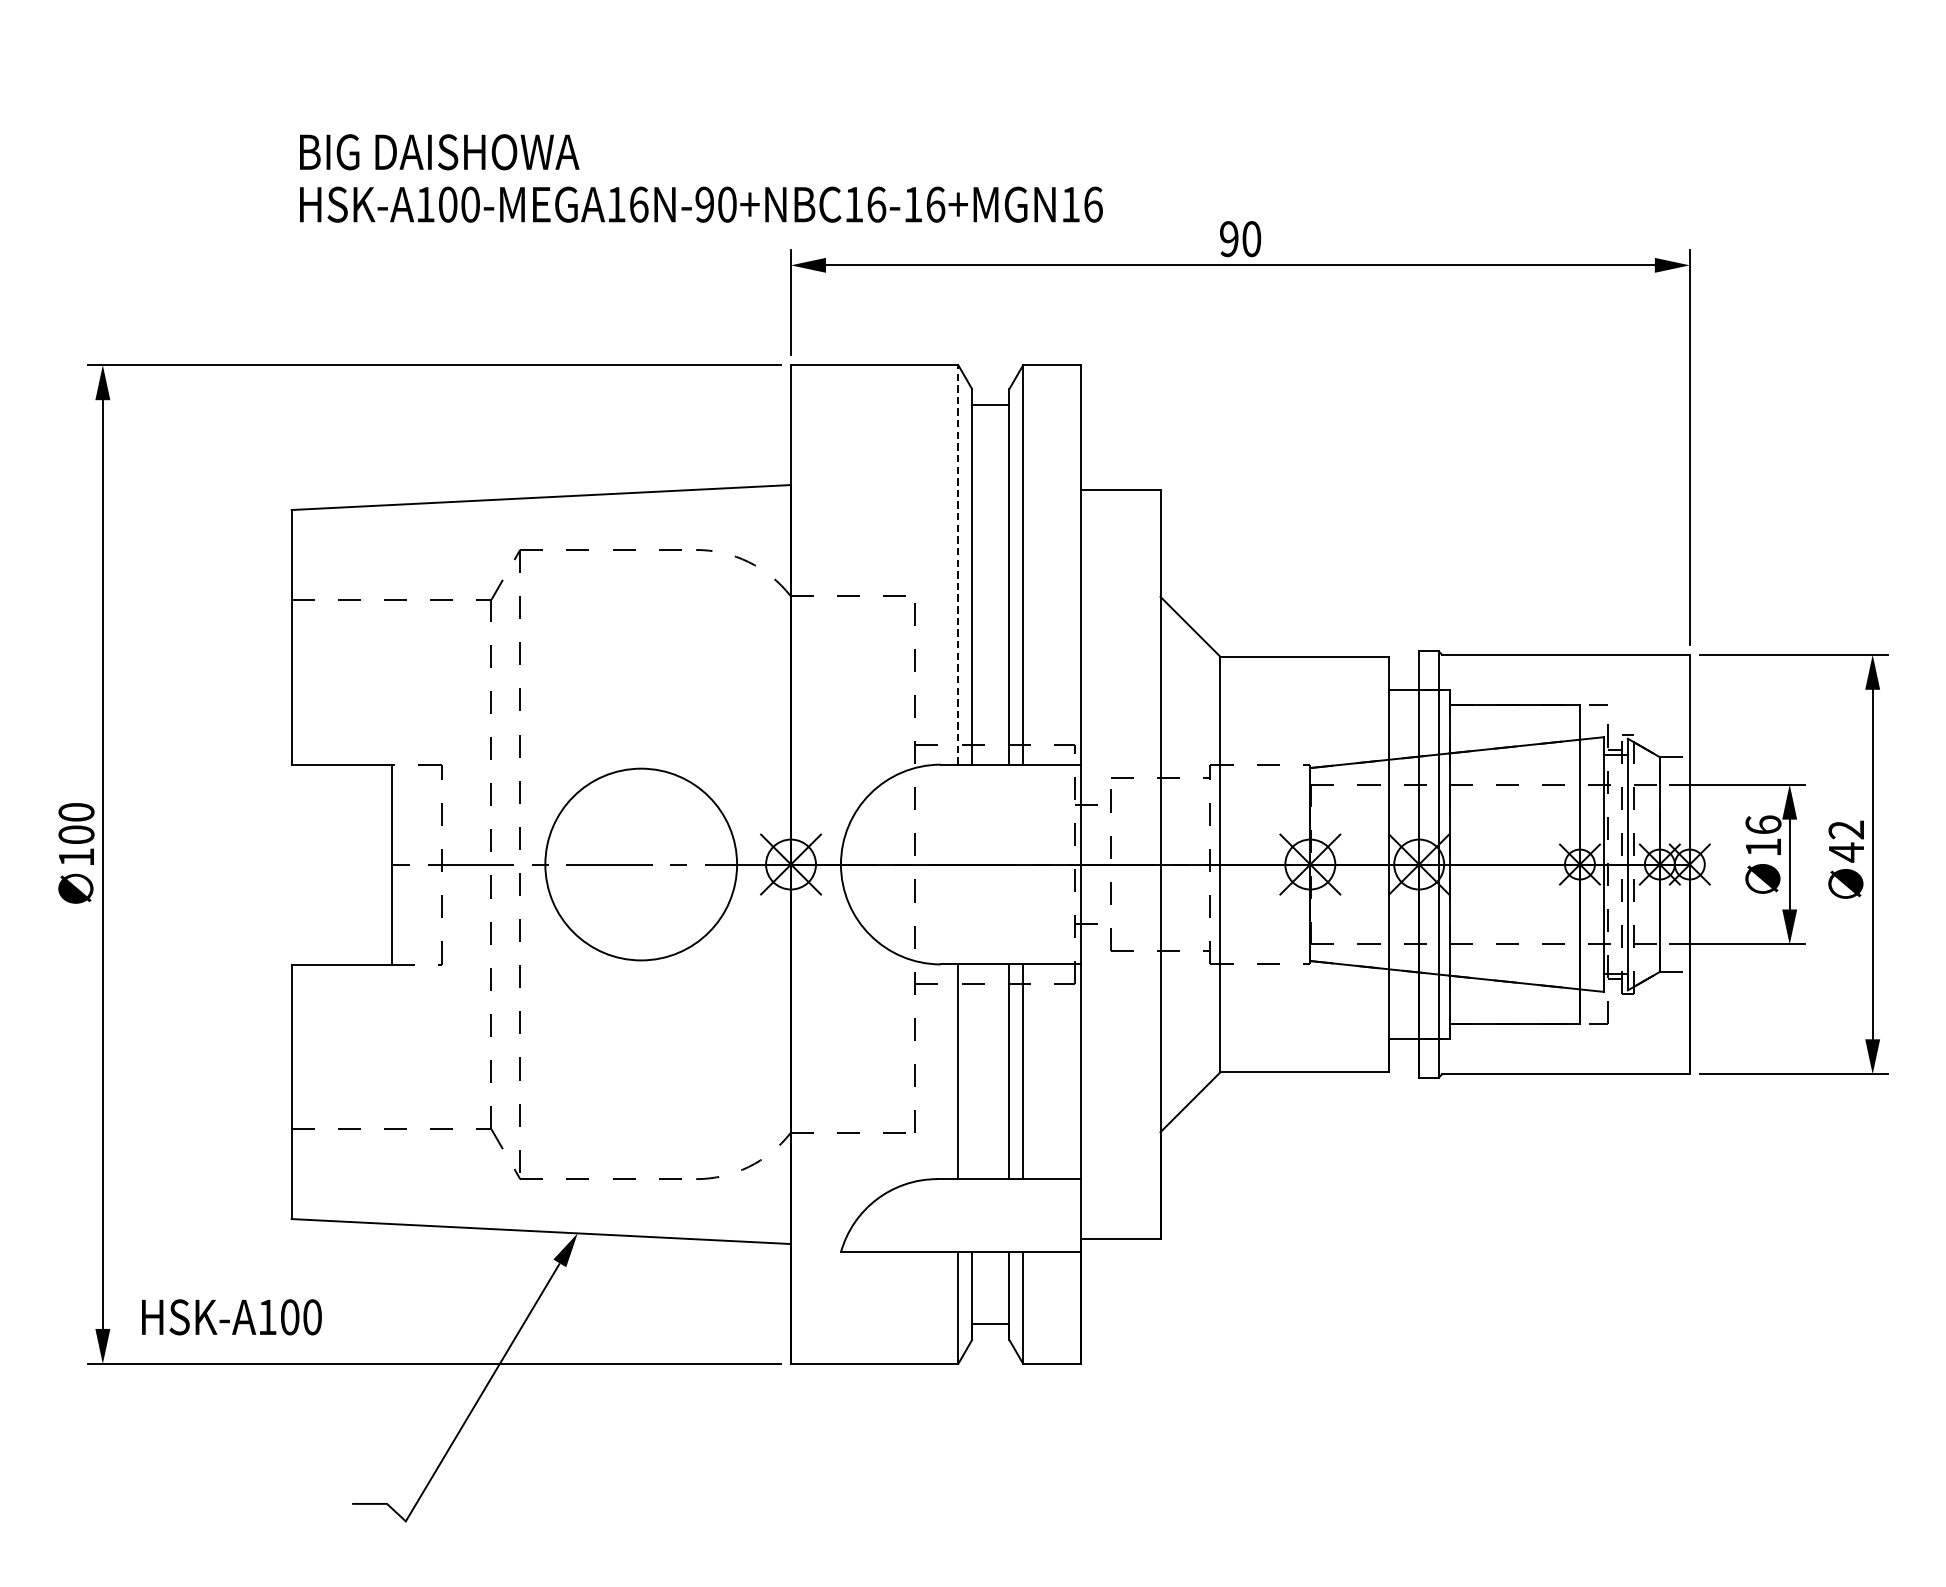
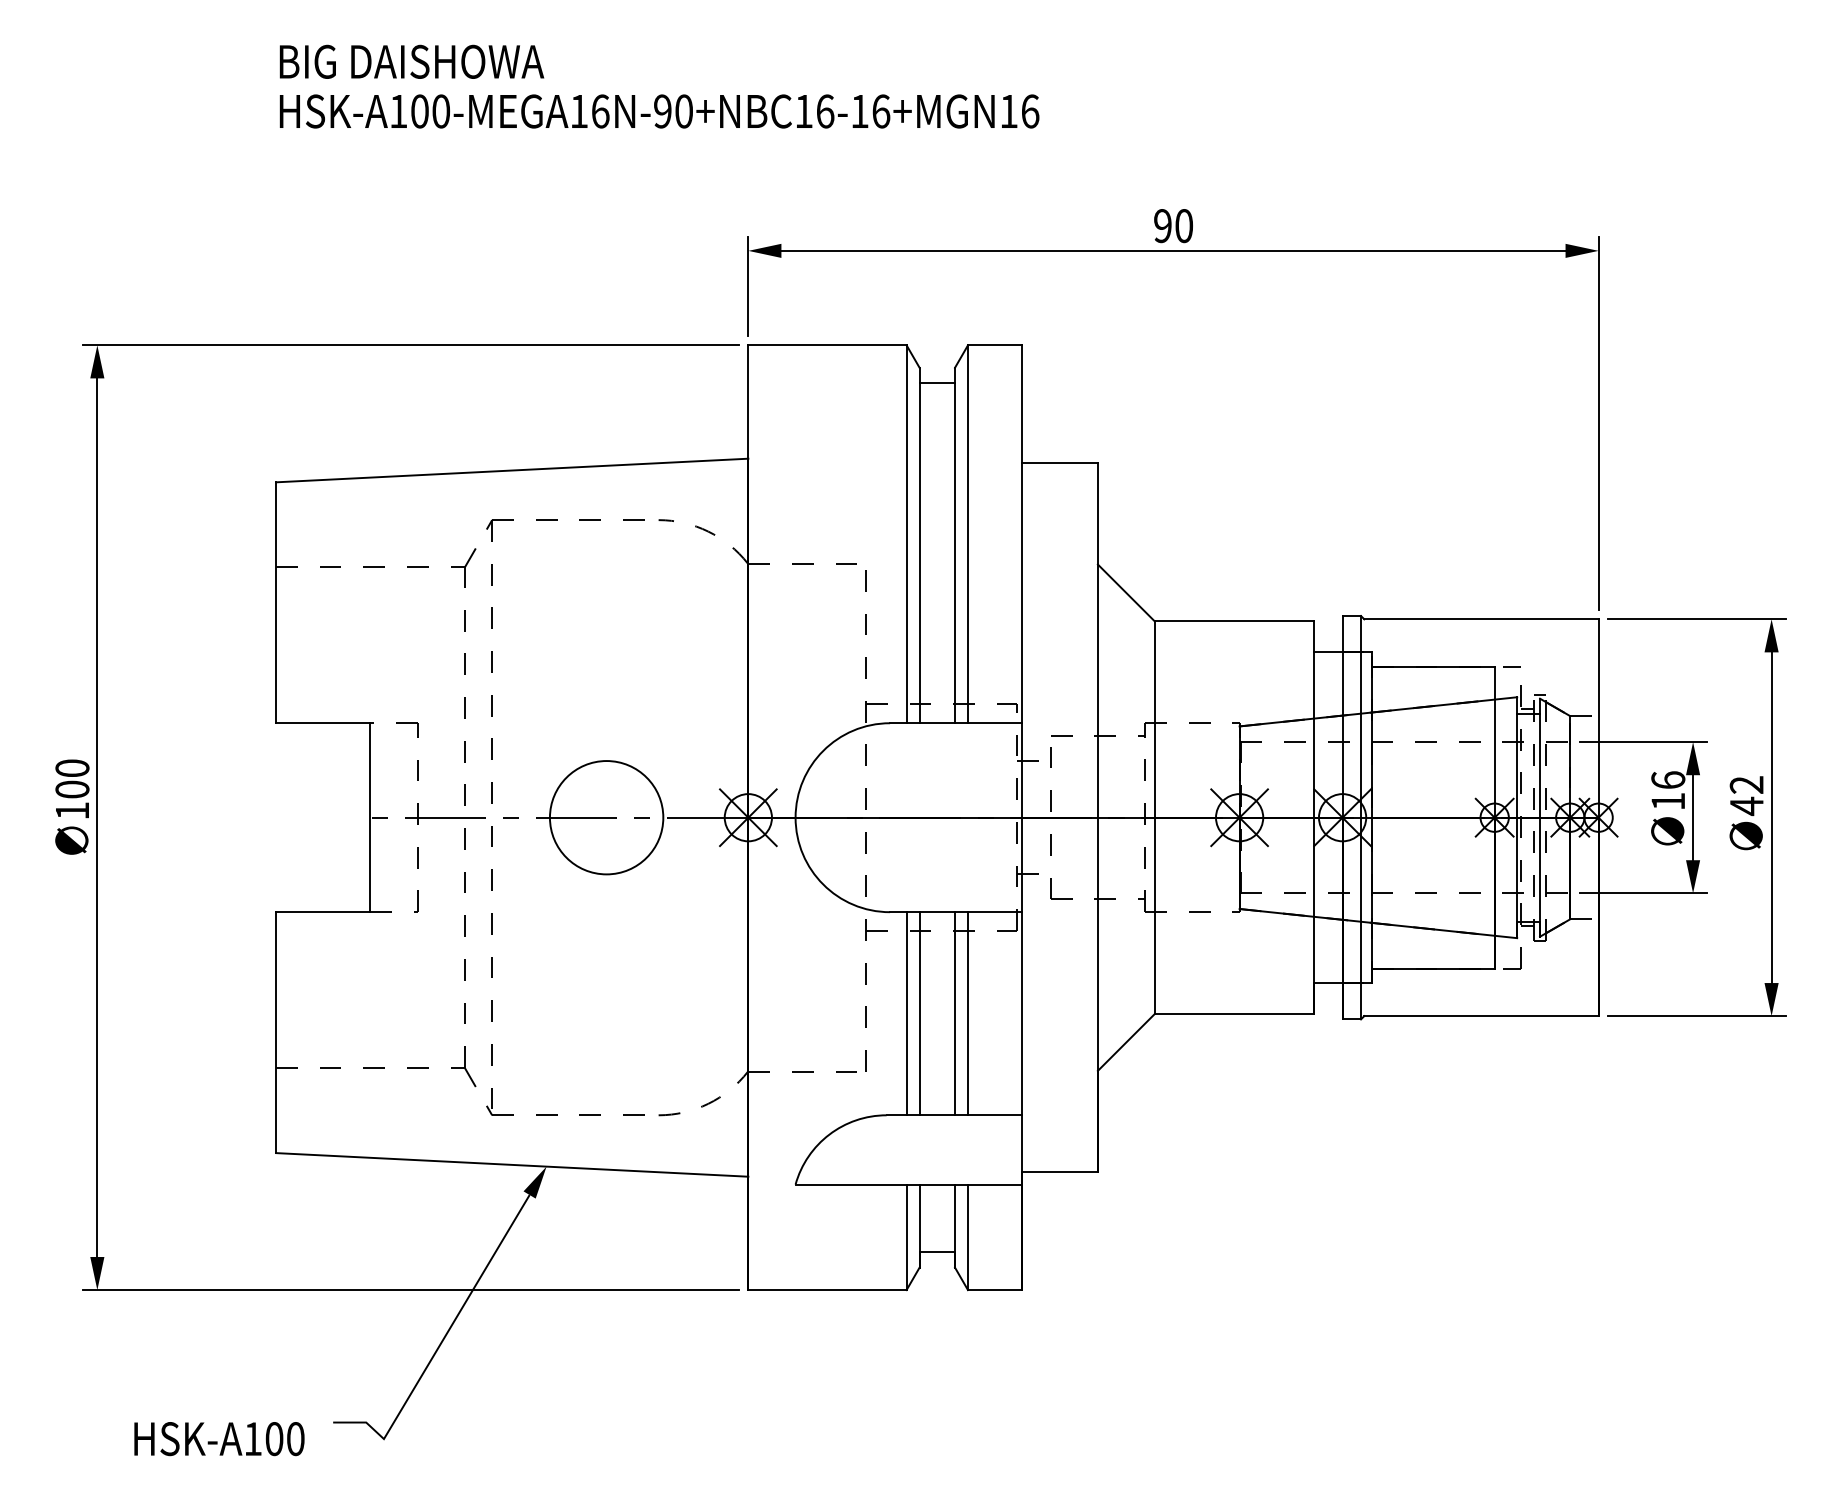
text: (701, 178) -> (659, 86), moved
line: (958, 565) -> (906, 534), dashed -> solid
circle: (641, 864) -> (606, 817), size x0.62
line: (971, 1071) -> (919, 1013), added
text: (231, 1317) -> (219, 1439), moved

